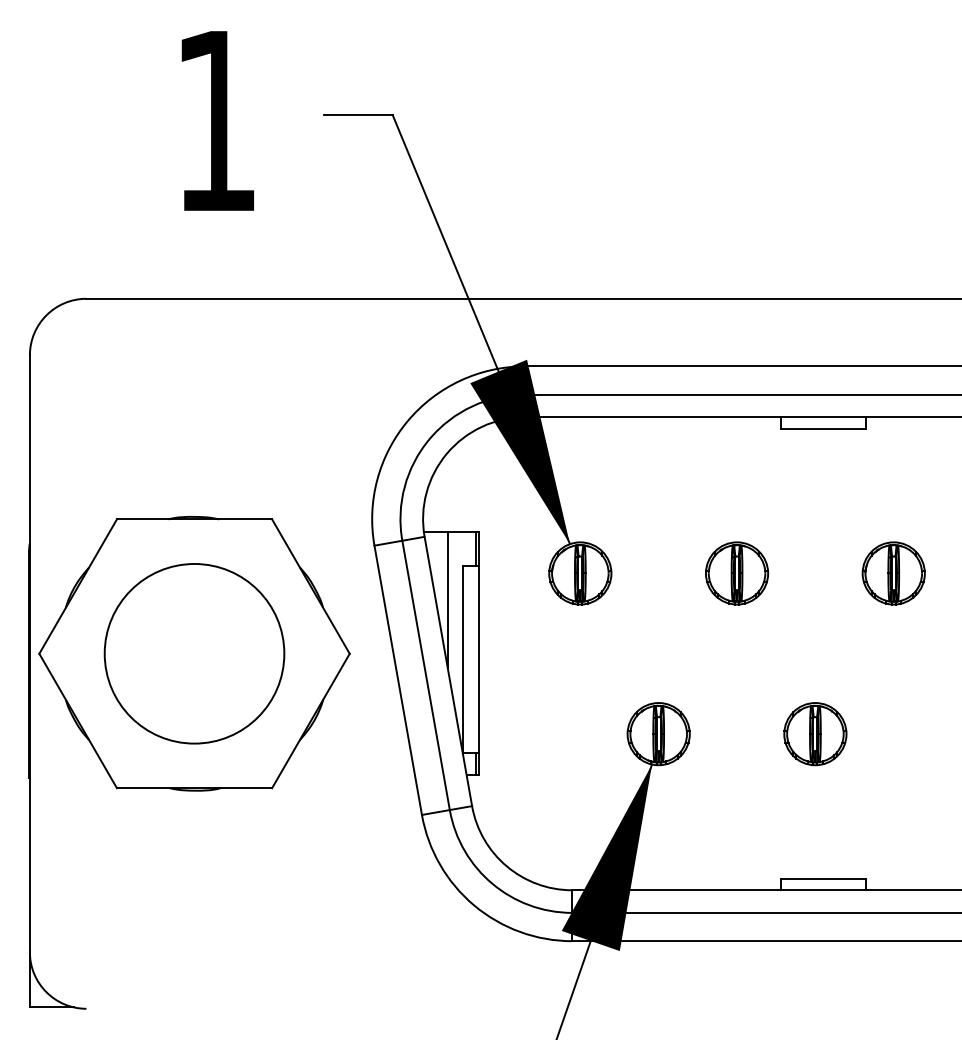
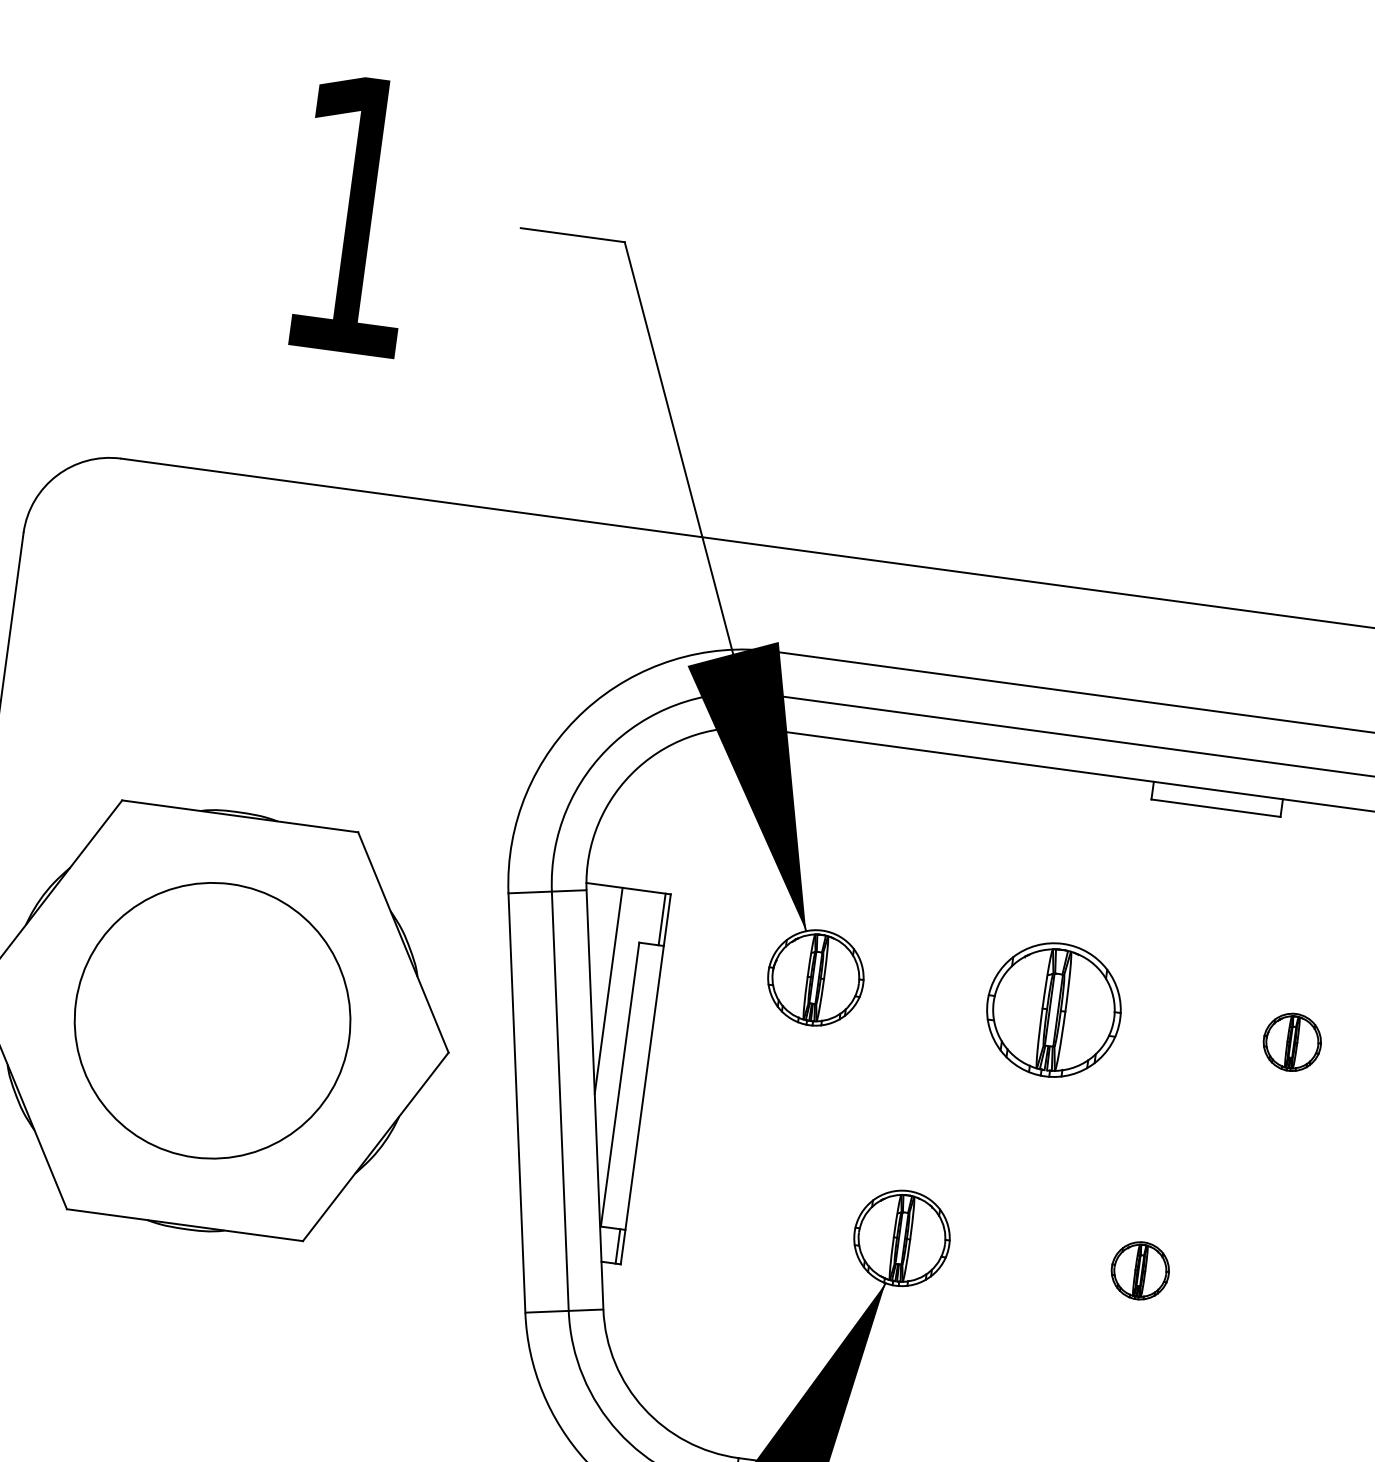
part: (737, 573) -> (1054, 1010), size x1.4
part: (893, 573) -> (1292, 1042), size x0.6
part: (815, 734) -> (1140, 1271), size x0.6

